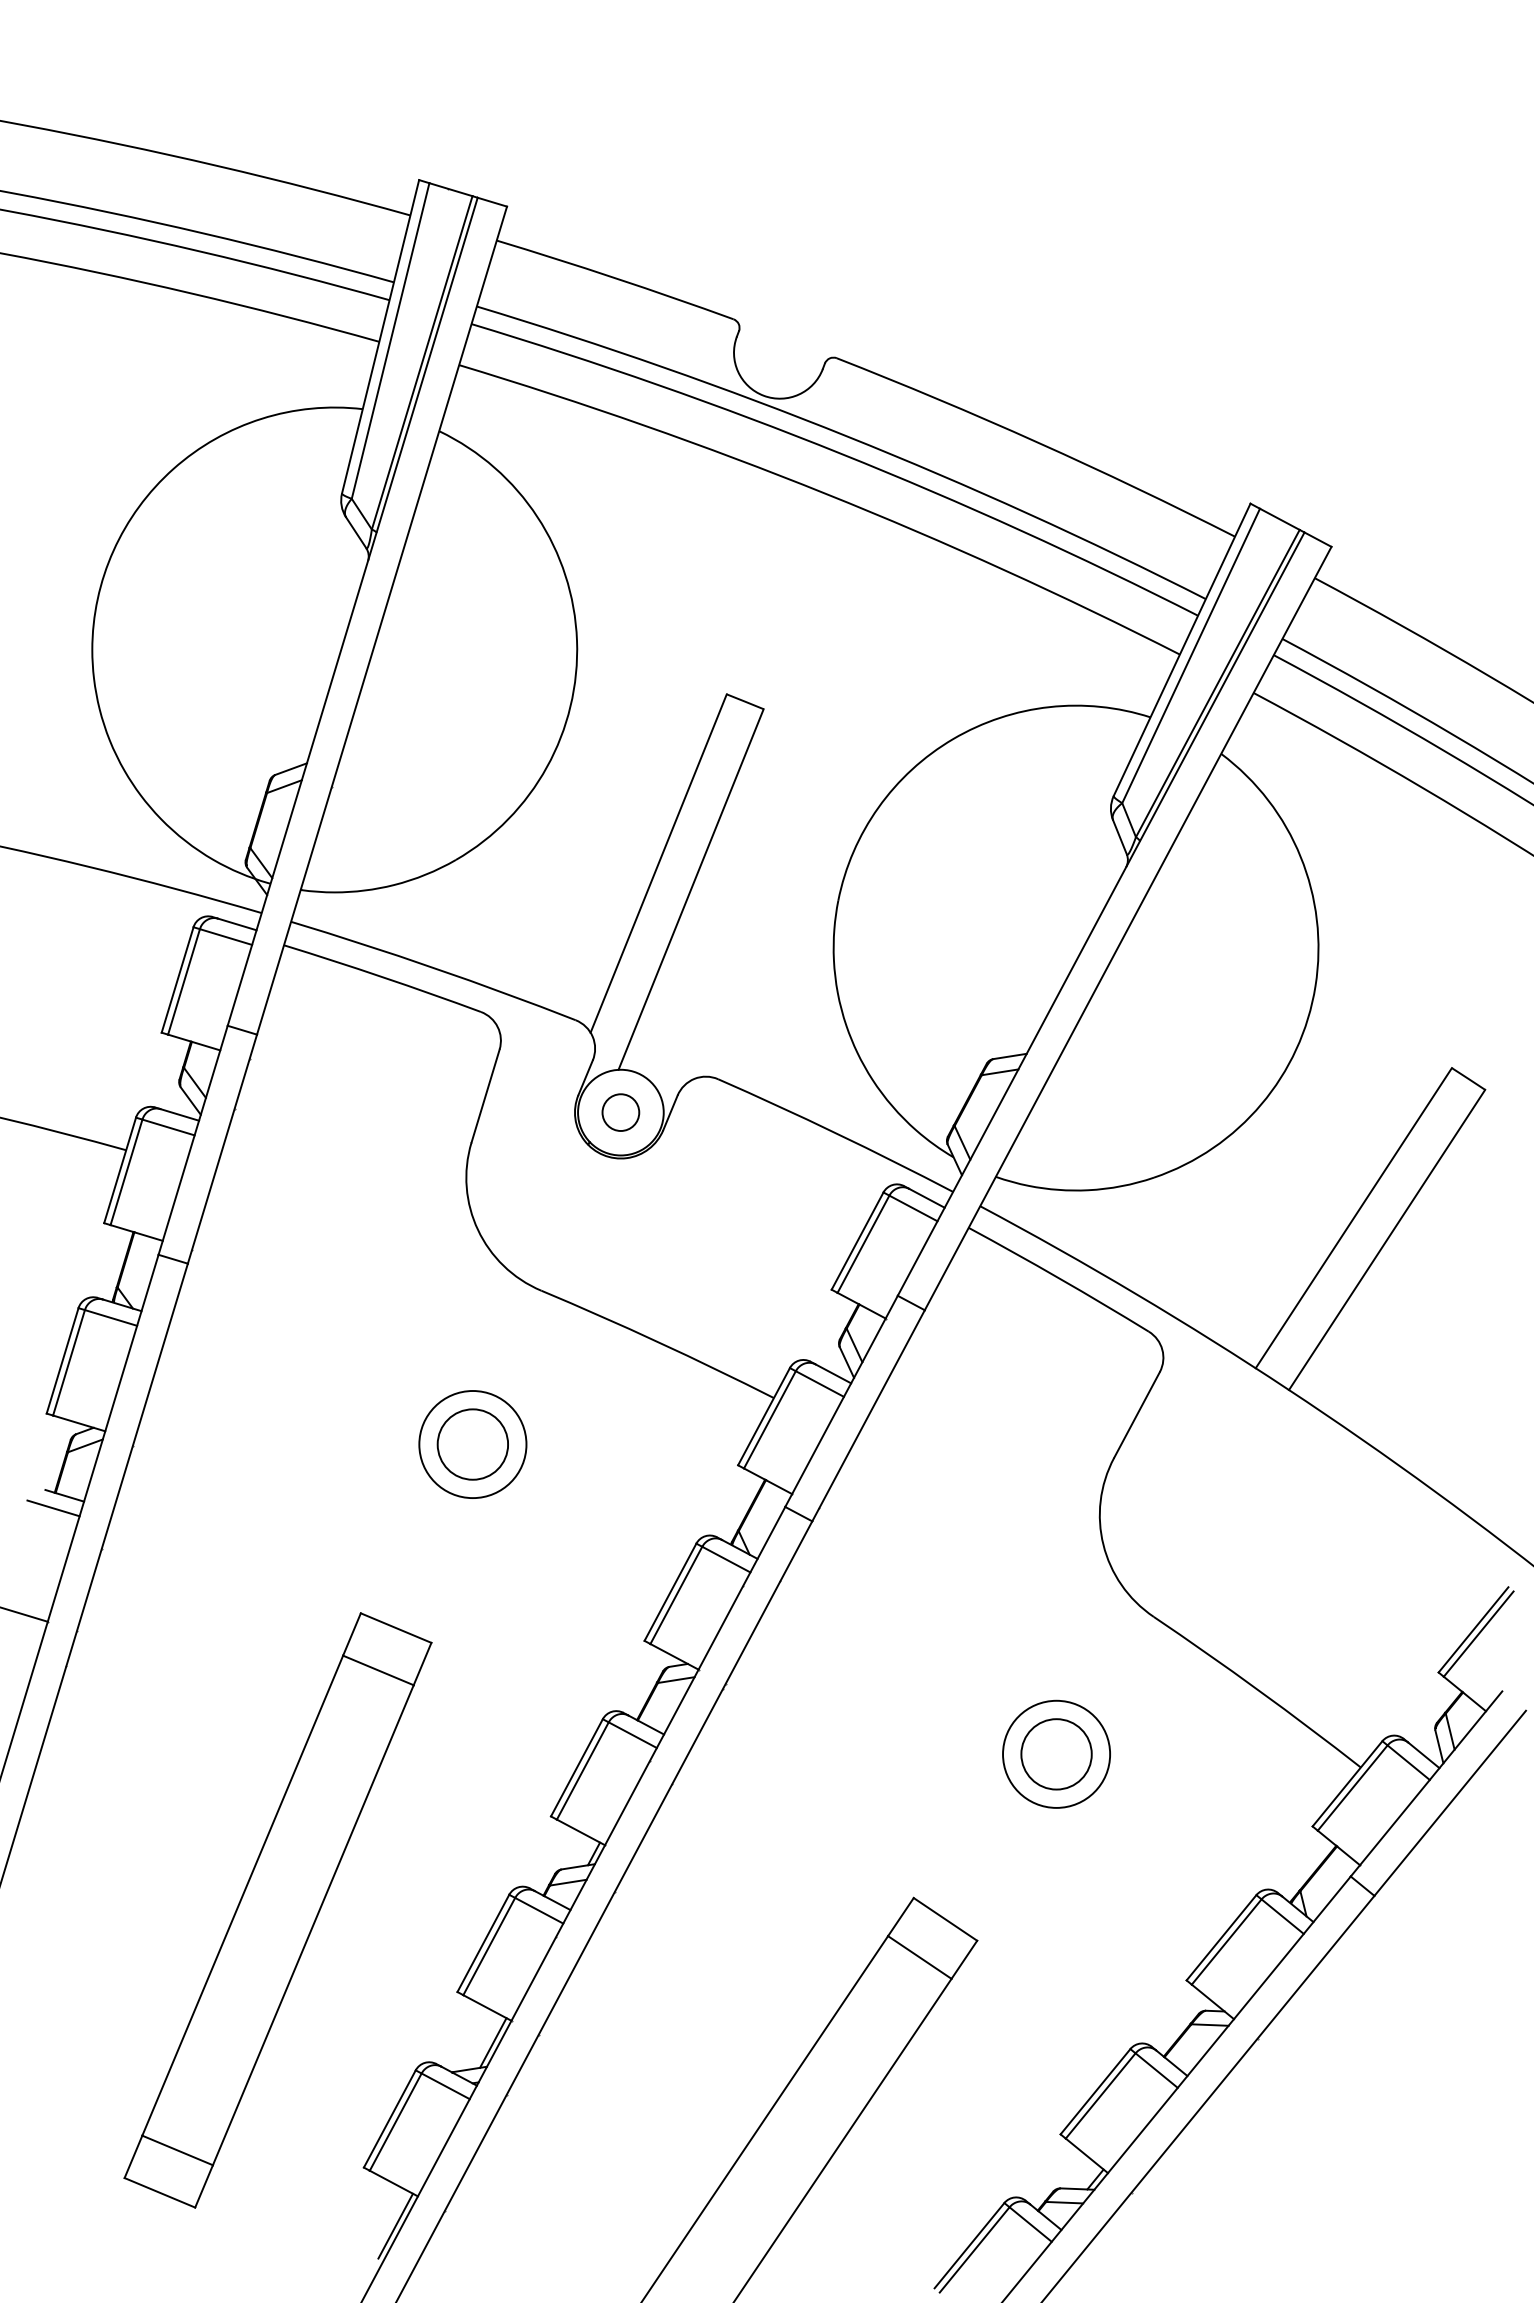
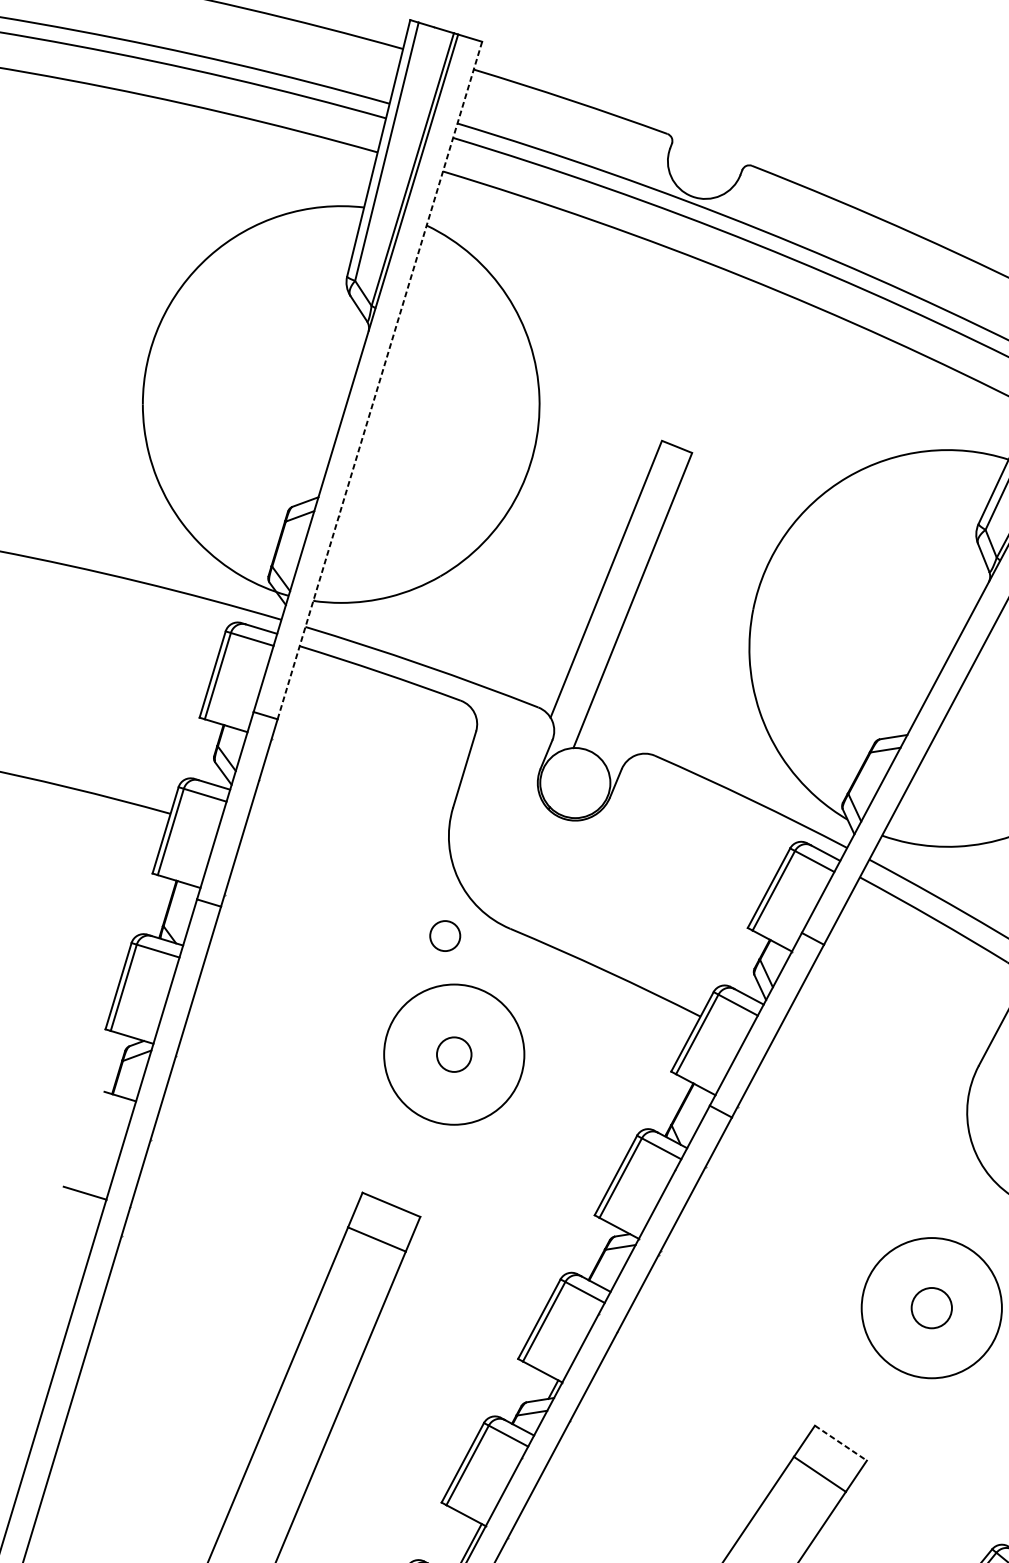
line: (381, 621) -> (379, 381), solid -> dashed
circle: (620, 1112) -> (444, 935), moved
circle: (472, 1444) -> (453, 1054), size x0.6
circle: (472, 1444) -> (453, 1054), size x1.6
line: (53, 1508) -> (111, 1106), removed
circle: (1056, 1753) -> (931, 1307), size x1.6
circle: (1056, 1754) -> (931, 1308), size x0.7
line: (945, 1919) -> (840, 1443), solid -> dashed

